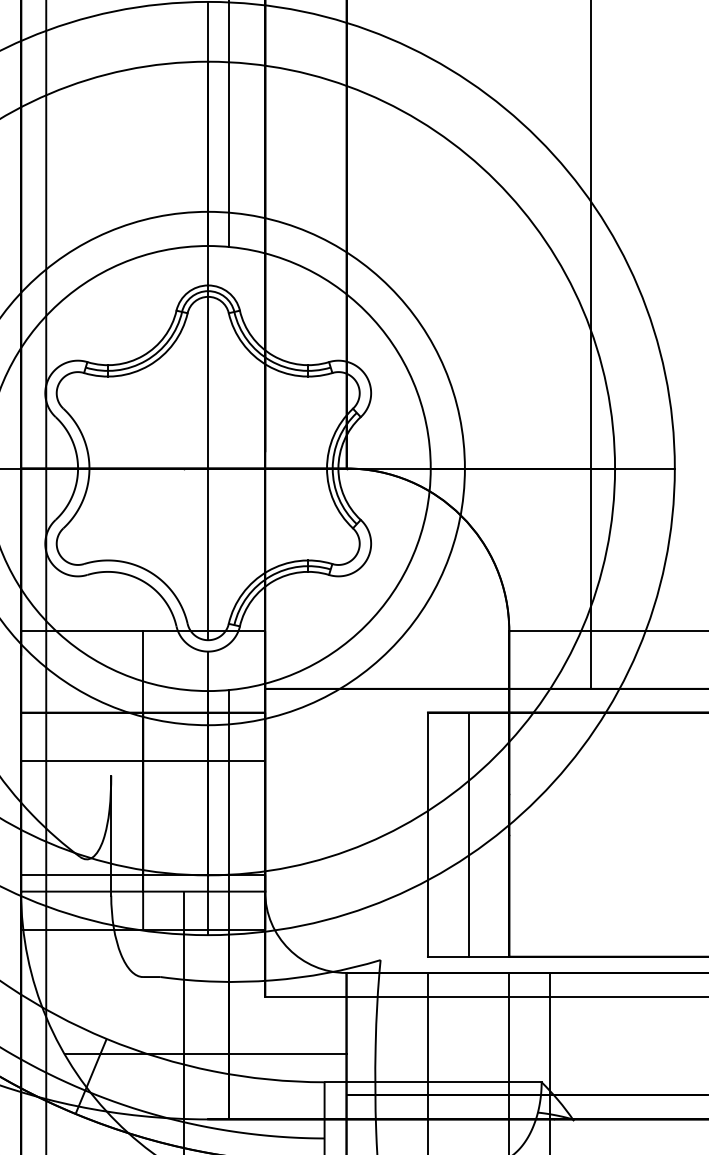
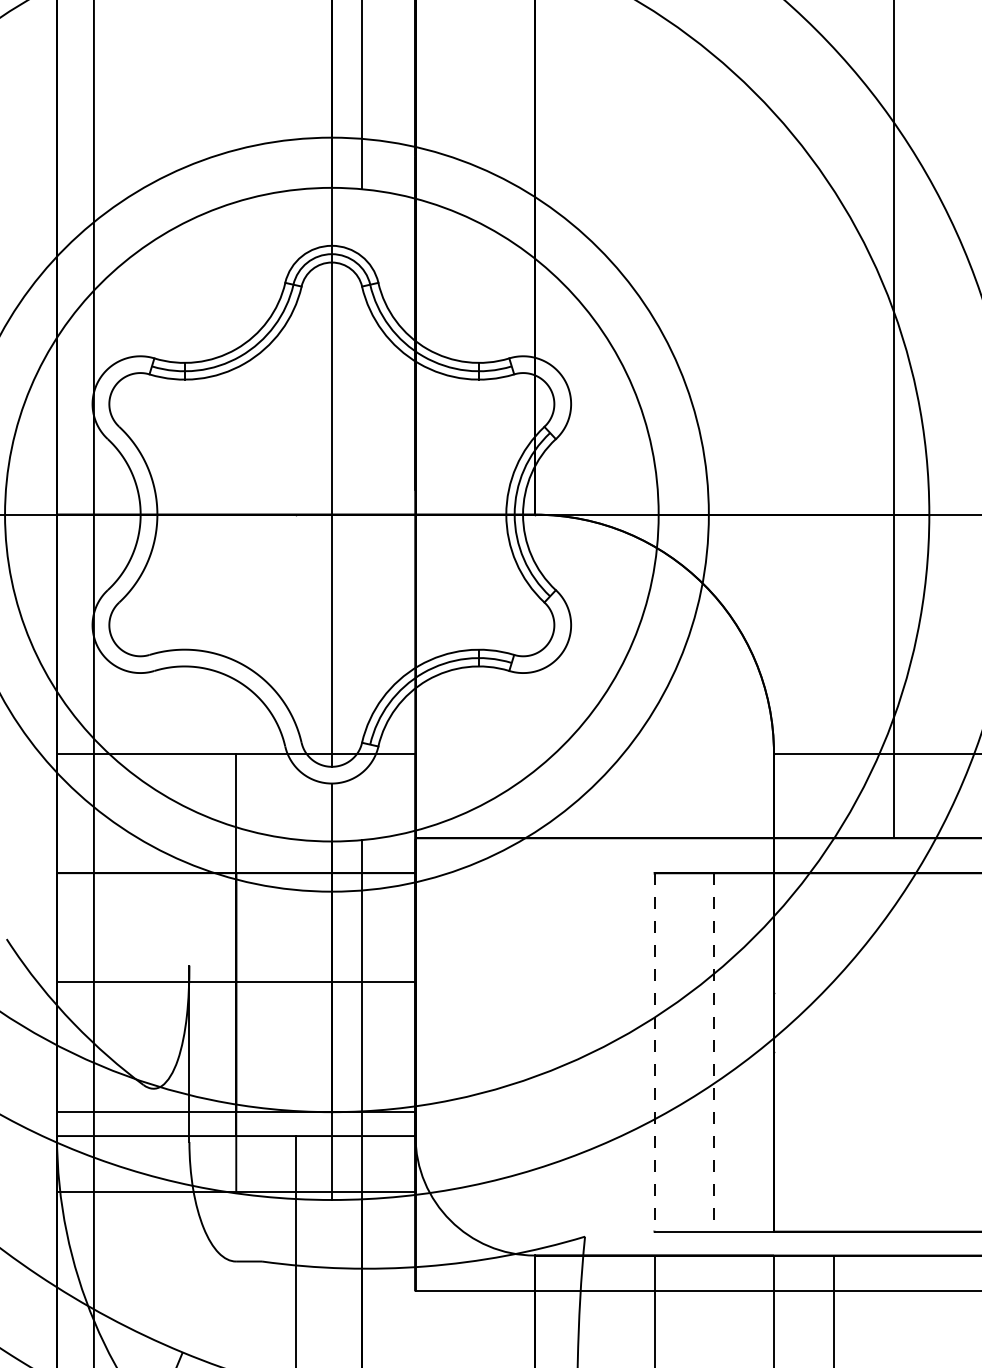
line: (143, 761) -> (236, 981), moved
line: (427, 835) -> (653, 1053), solid -> dashed
line: (468, 835) -> (714, 1053), solid -> dashed

